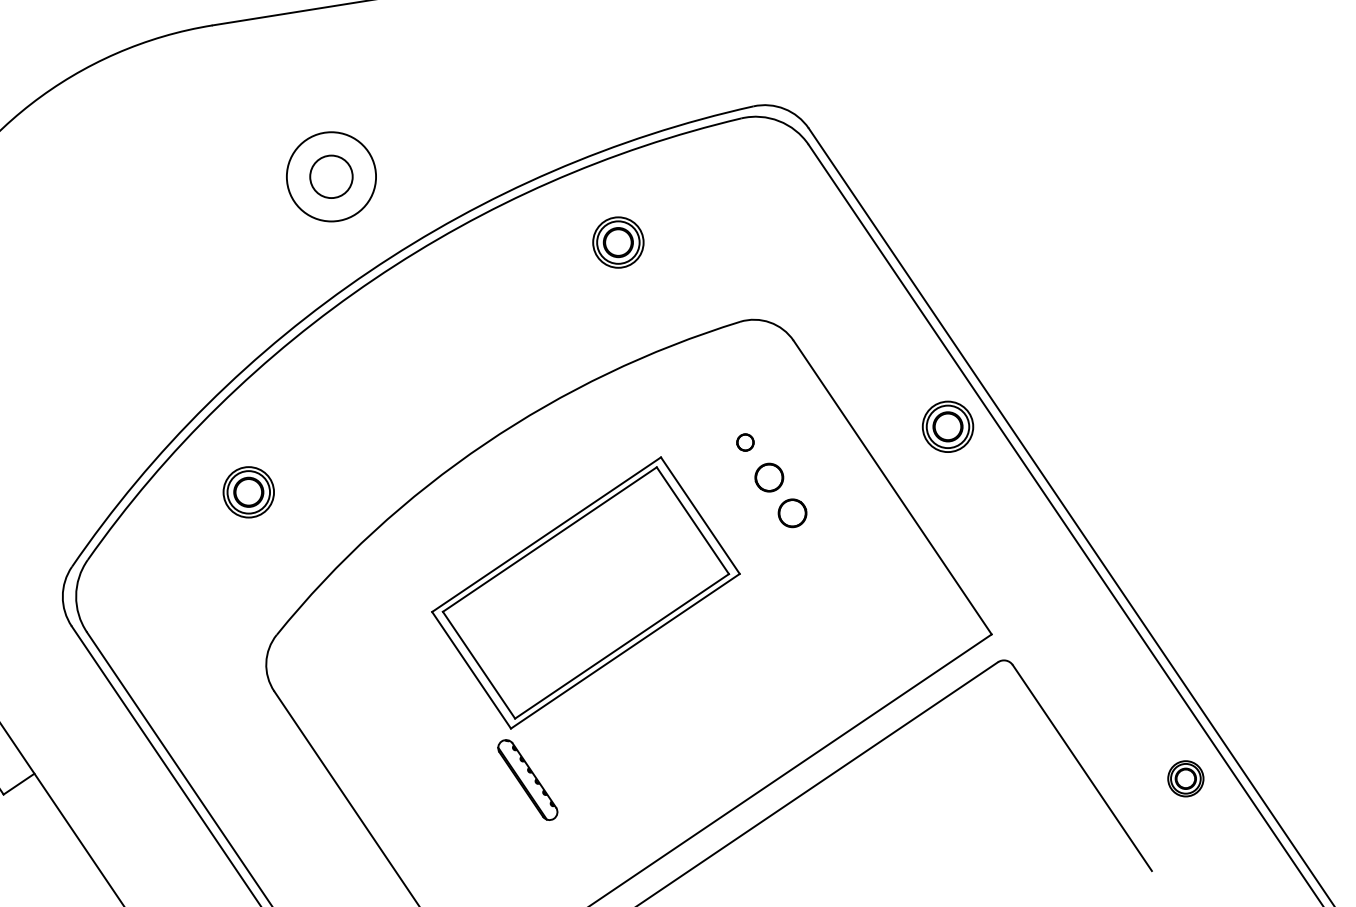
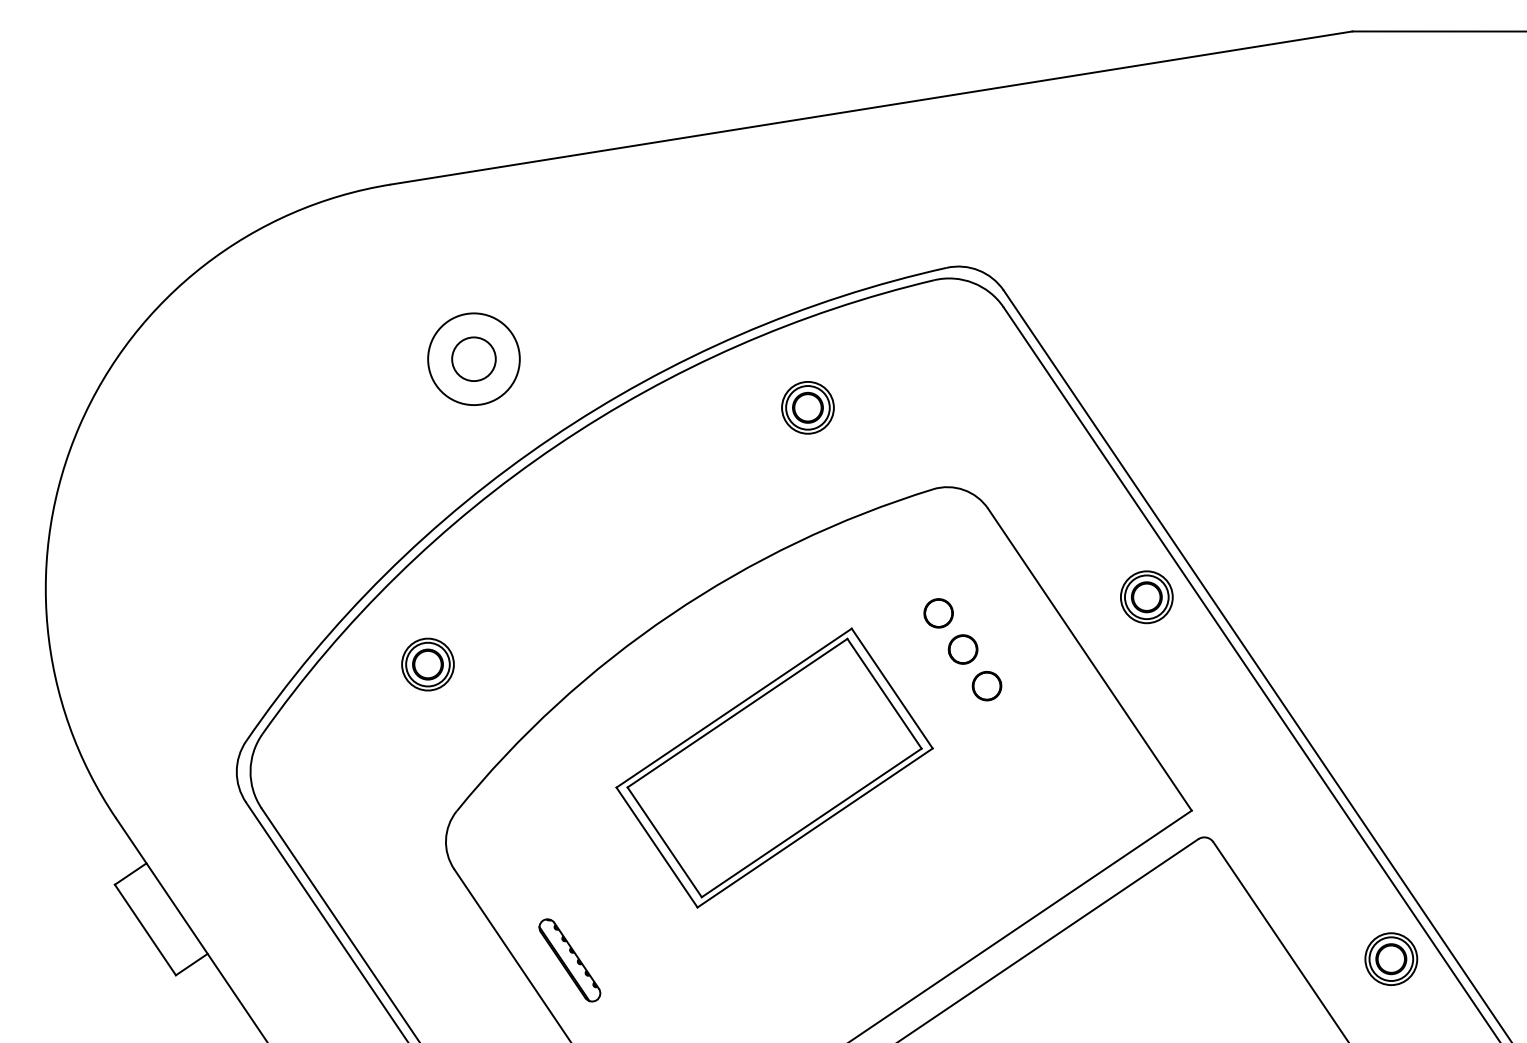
part: (330, 176) -> (473, 358), moved
circle: (745, 442) -> (938, 613), size x1.67
part: (1185, 778) -> (1391, 958), size x1.43
part: (527, 780) -> (569, 960), moved

